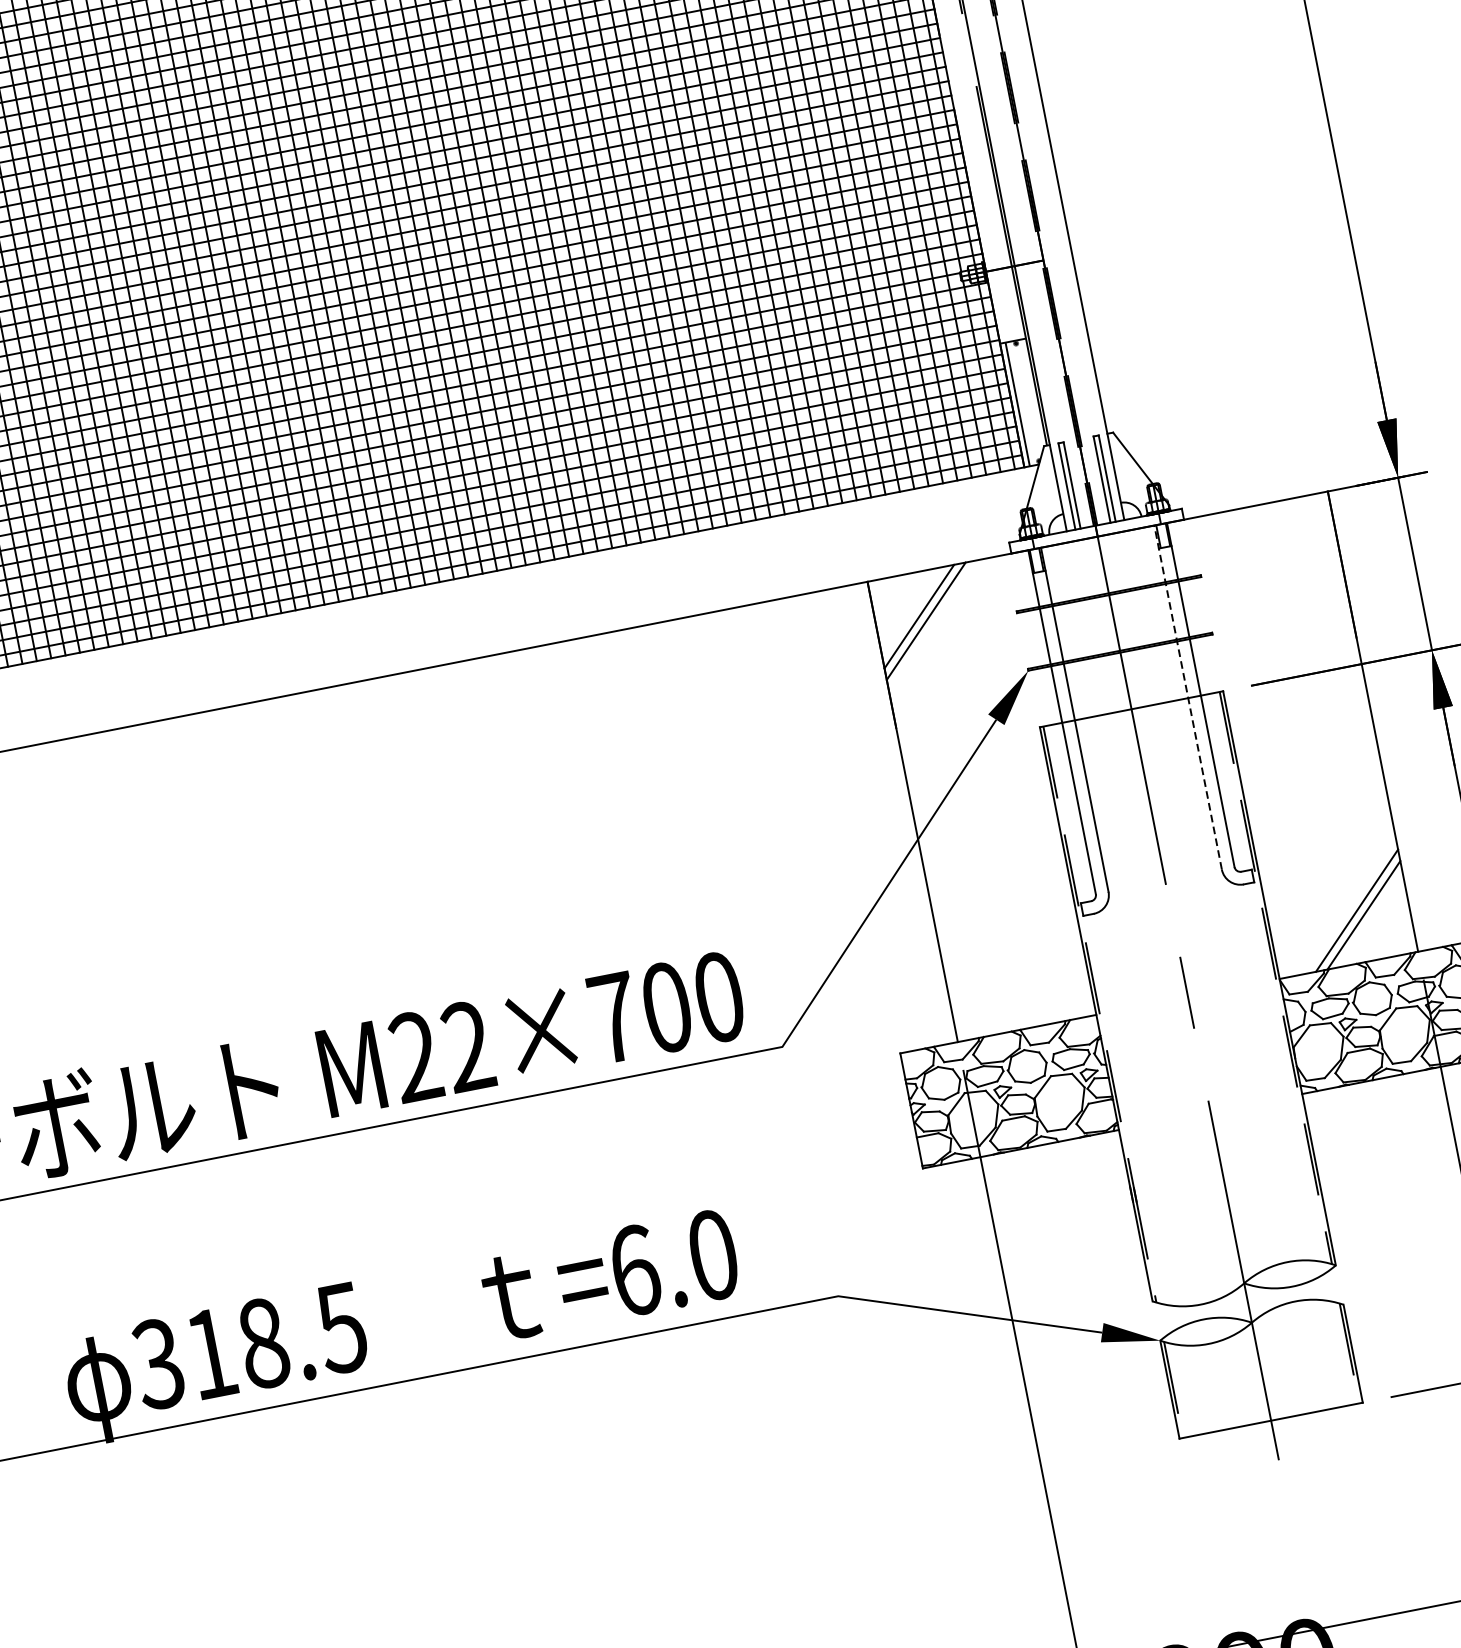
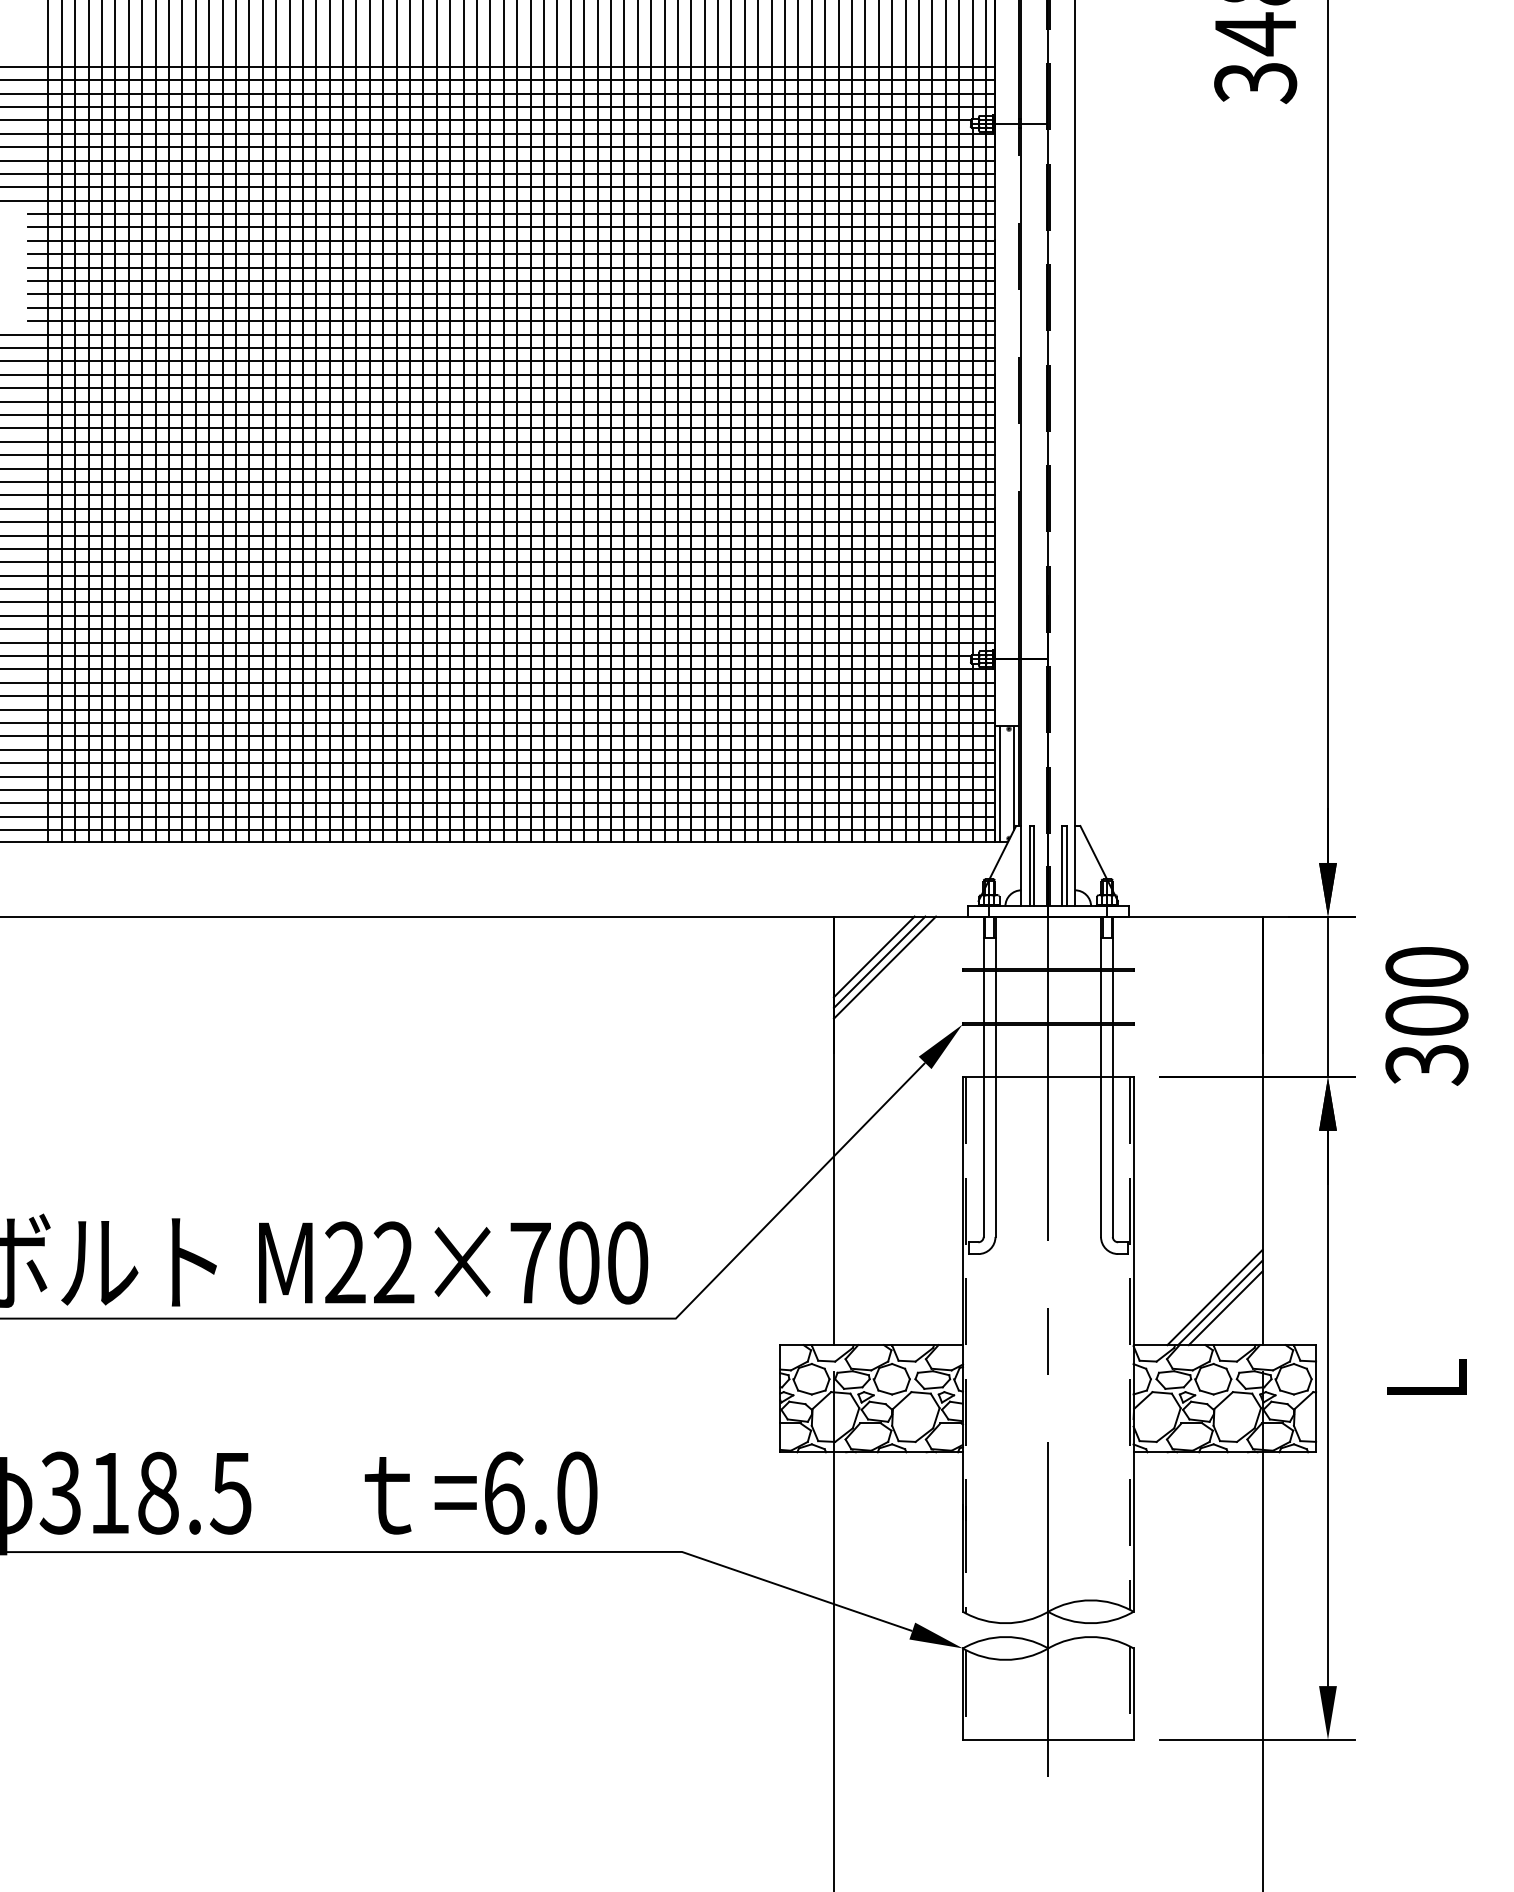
line: (1031, 395) -> (1013, 778), added
line: (932, 625) -> (884, 967), added
line: (1188, 697) -> (1101, 1076), dashed -> solid
line: (1370, 920) -> (1225, 1308), added

